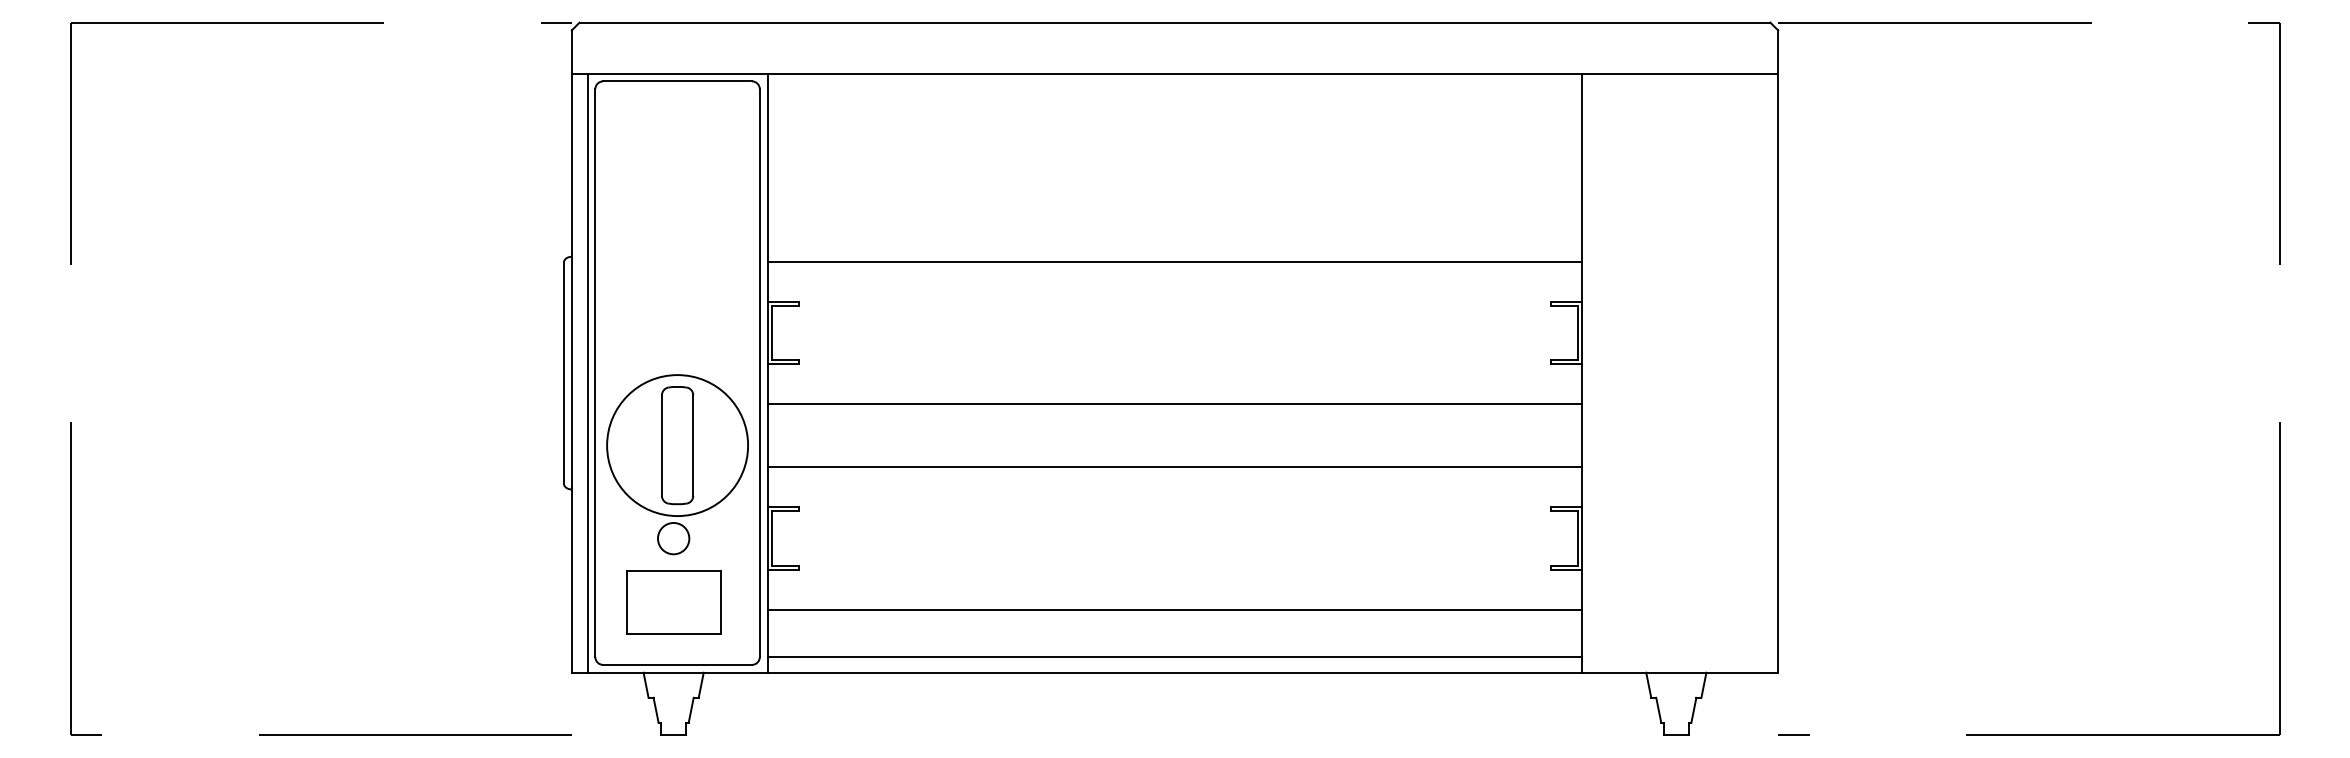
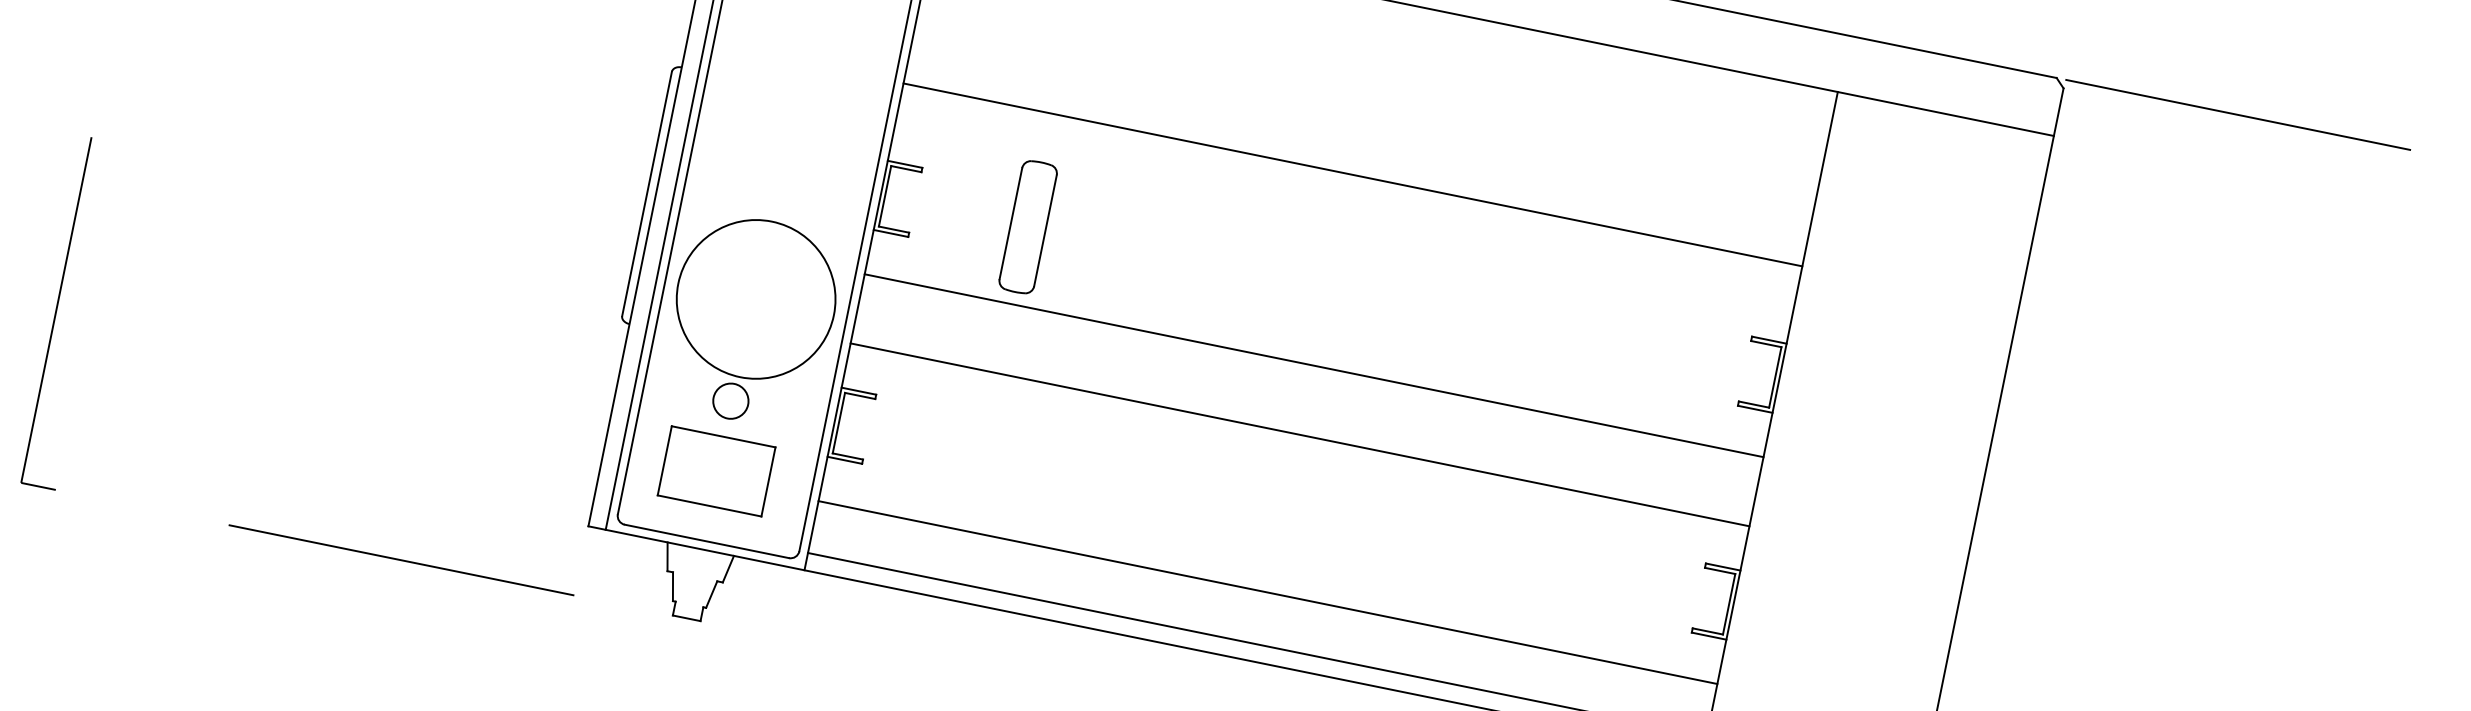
line: (1174, 261) -> (1352, 174), moved
part: (677, 445) -> (1028, 227), moved

